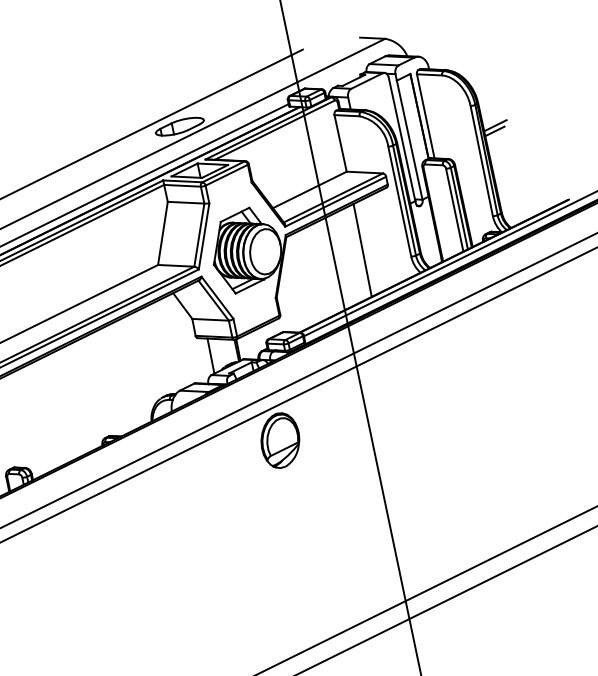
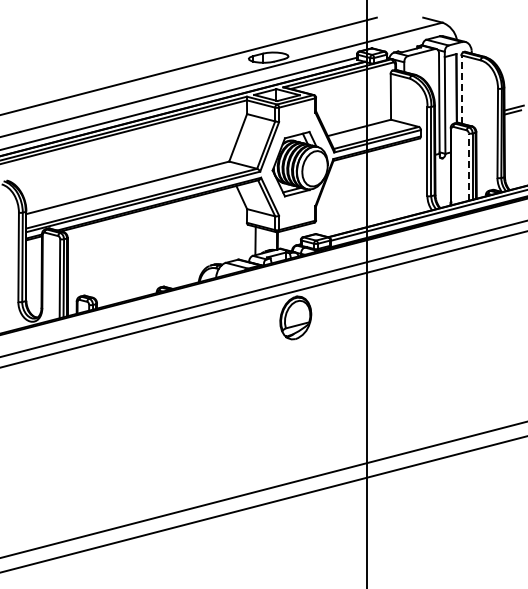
line: (425, 116) -> (461, 89), solid -> dashed
line: (454, 210) -> (468, 167), solid -> dashed
line: (362, 250) -> (390, 183), removed

